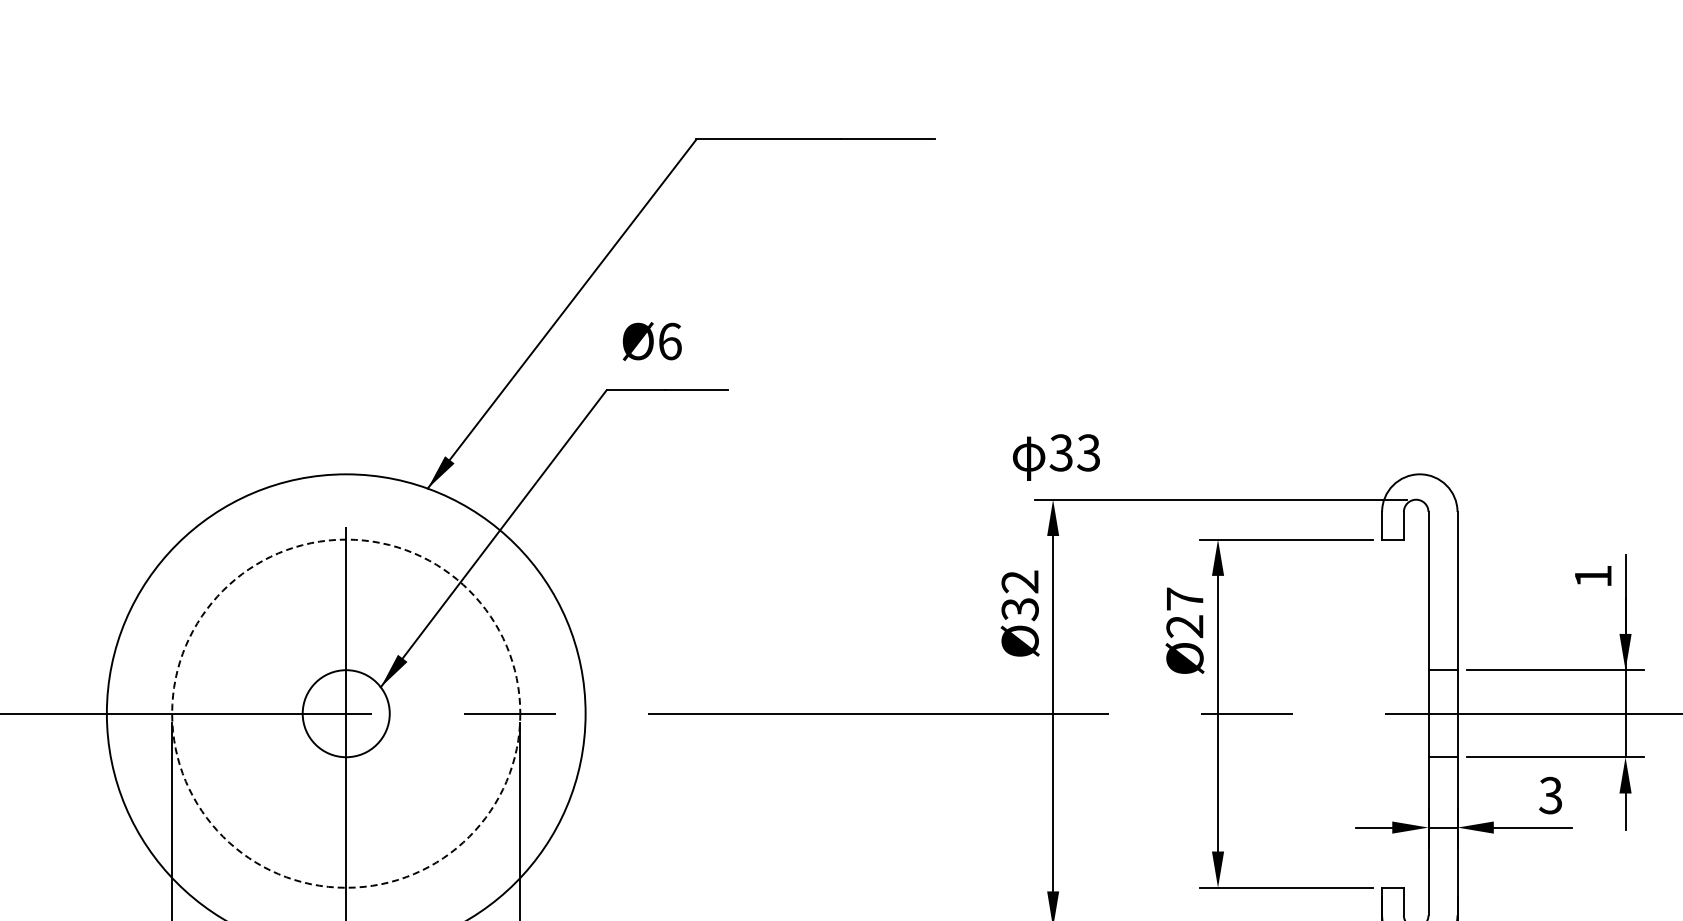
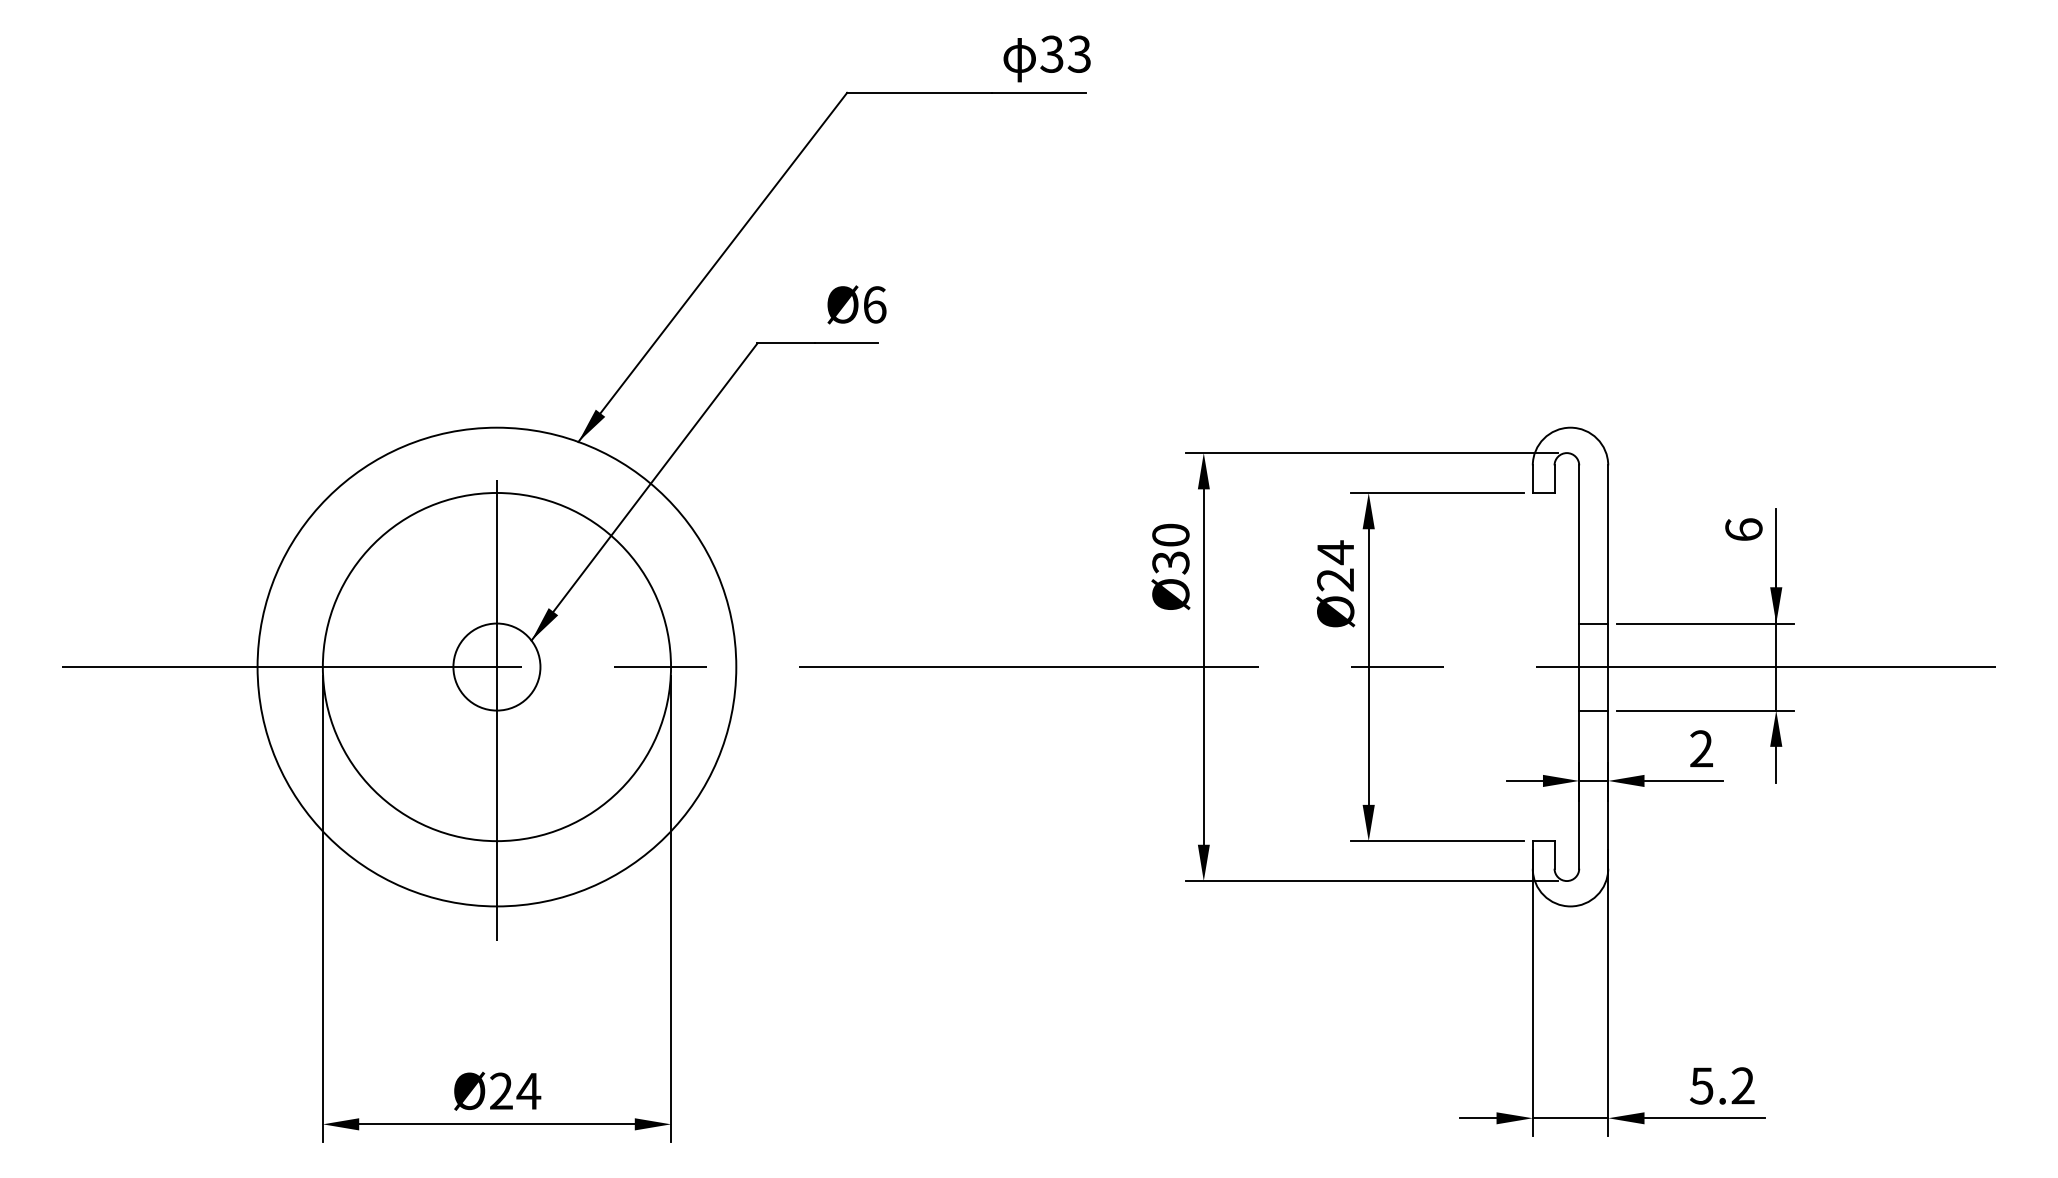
text: (651, 341) -> (856, 304), moved
text: (1055, 457) -> (1046, 58), moved
text: (1592, 576) -> (1743, 529), 1 -> 6
text: (1019, 581) -> (1170, 534), Ø32 -> Ø30
text: (1184, 599) -> (1335, 552), Ø27 -> Ø24
circle: (345, 713) -> (496, 666), dashed -> solid
text: (1549, 795) -> (1700, 748), 3 -> 2

